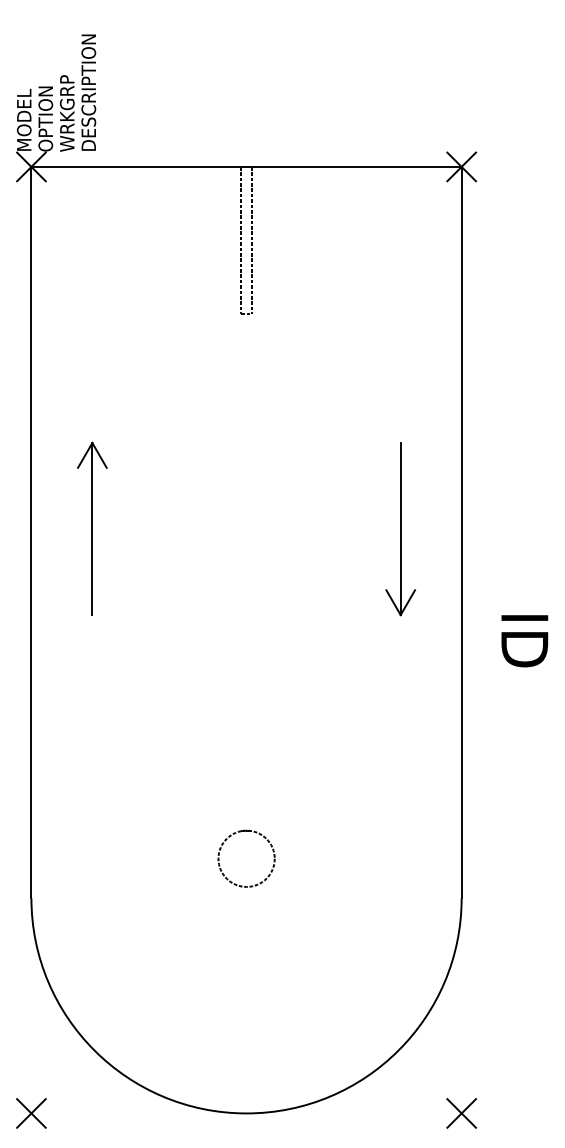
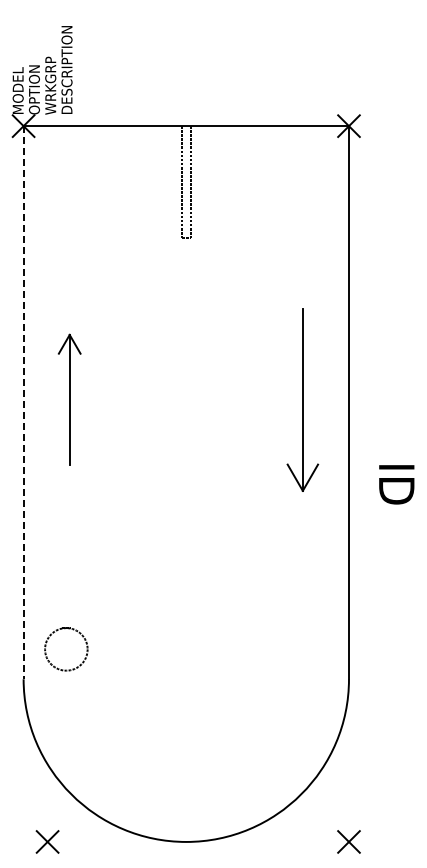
part: (400, 529) -> (302, 400), size x1.4
line: (31, 532) -> (23, 402), solid -> dashed
circle: (246, 858) -> (66, 649), moved
part: (31, 1112) -> (47, 841), moved

